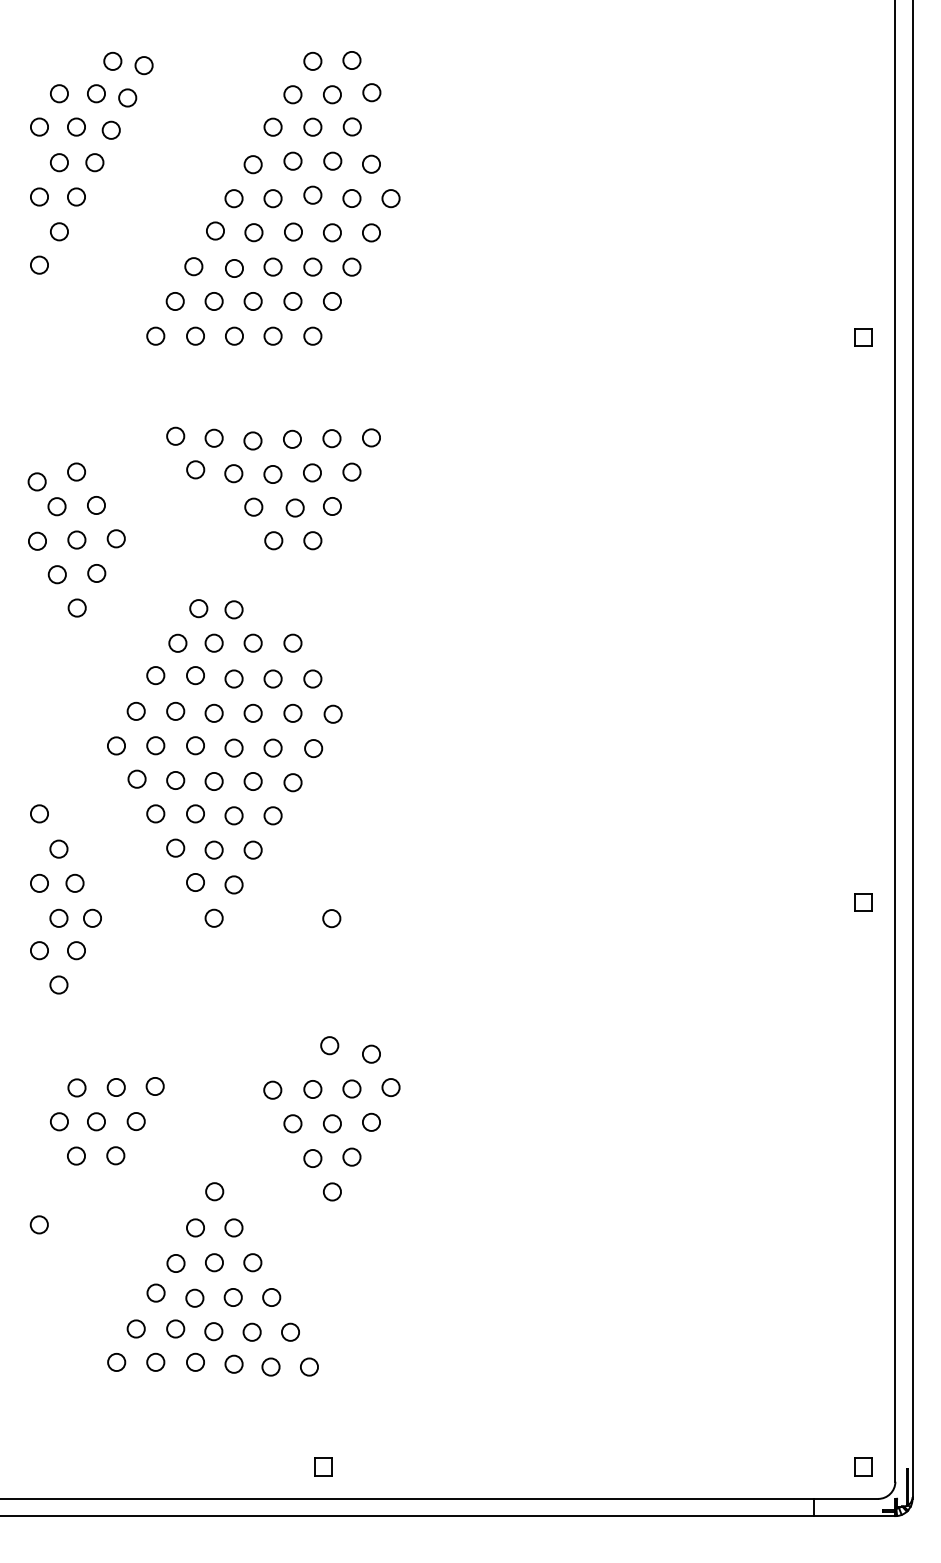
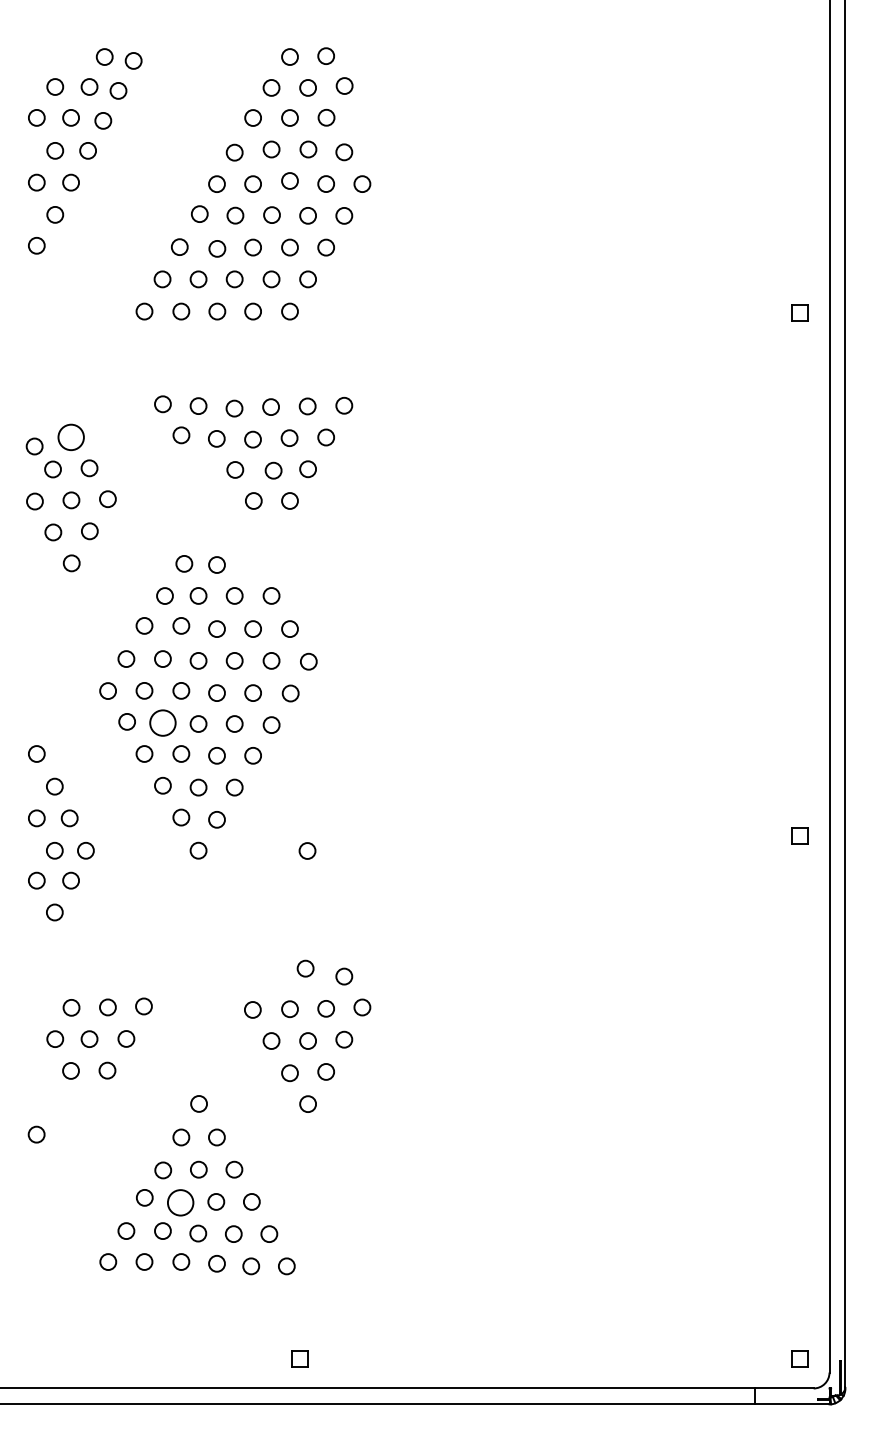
circle: (76, 471) -> (71, 436), size x1.6
circle: (175, 780) -> (162, 723), size x1.6
circle: (194, 1297) -> (180, 1201), size x1.6

